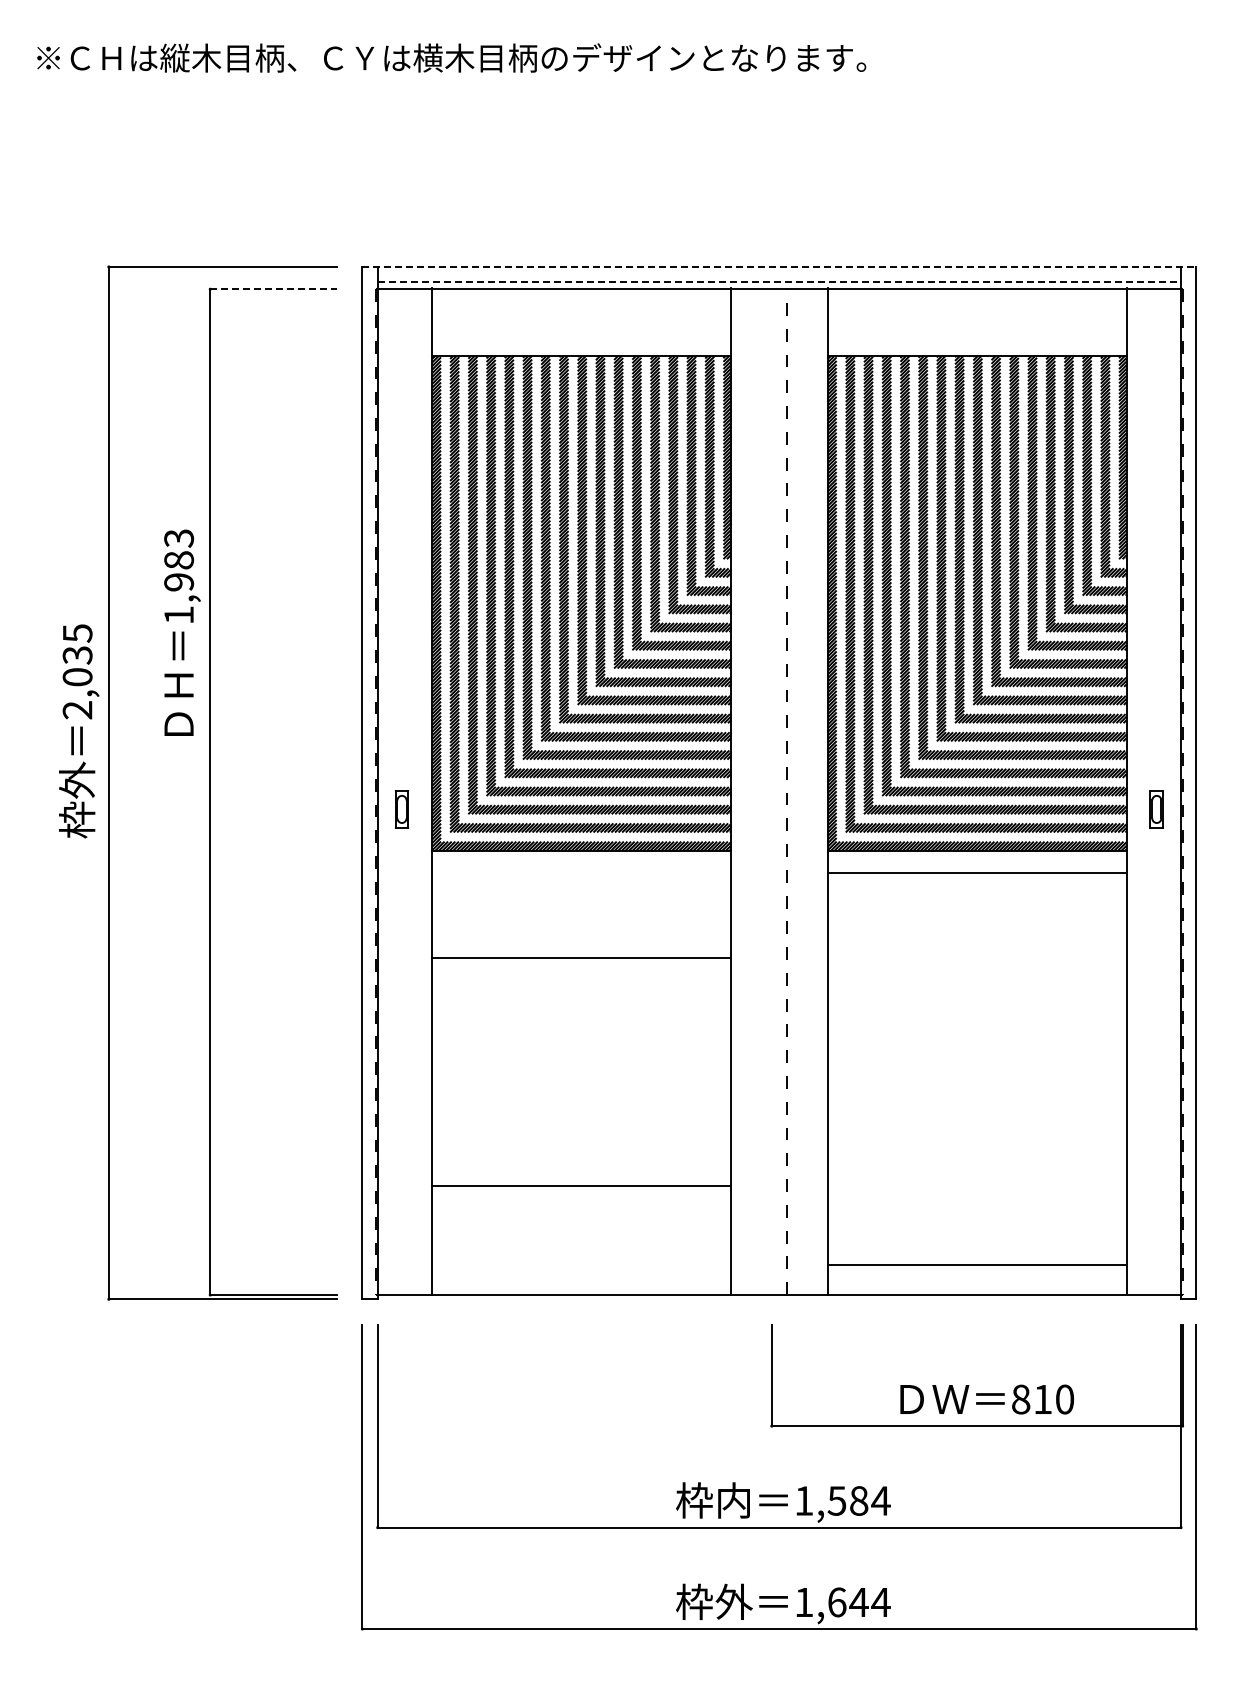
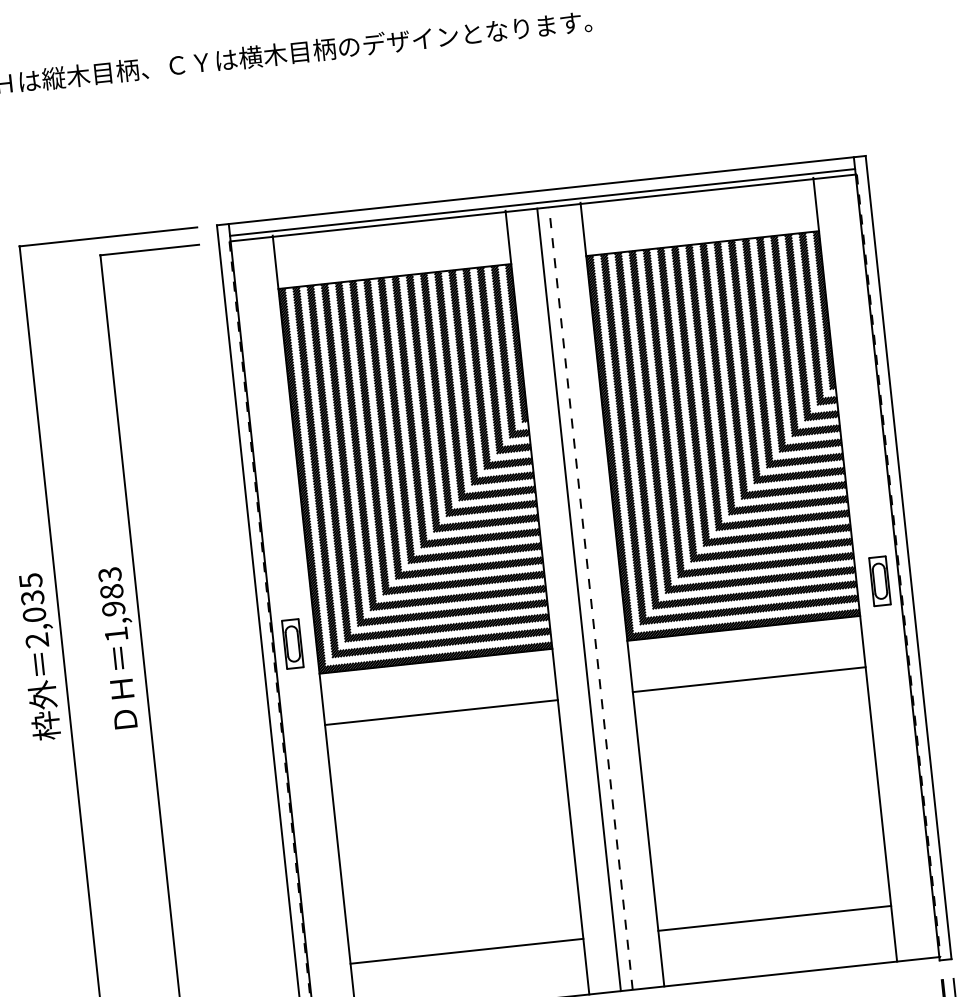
line: (779, 266) -> (541, 190), dashed -> solid
line: (779, 282) -> (542, 202), dashed -> solid
line: (274, 289) -> (150, 250), dashed -> solid
text: (182, 632) -> (120, 647), moved
text: (79, 731) -> (40, 656), moved
line: (771, 792) -> (578, 600), added
part: (401, 809) -> (292, 644), size x1.67
part: (1156, 809) -> (879, 581), size x1.67
line: (976, 872) -> (748, 679), moved
line: (581, 957) -> (441, 712), moved
line: (581, 1185) -> (466, 951), moved
line: (976, 1264) -> (774, 918), moved

